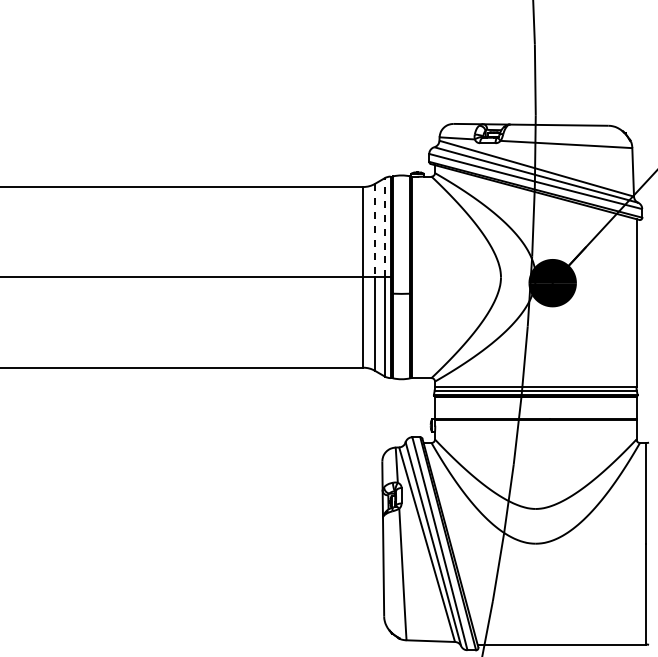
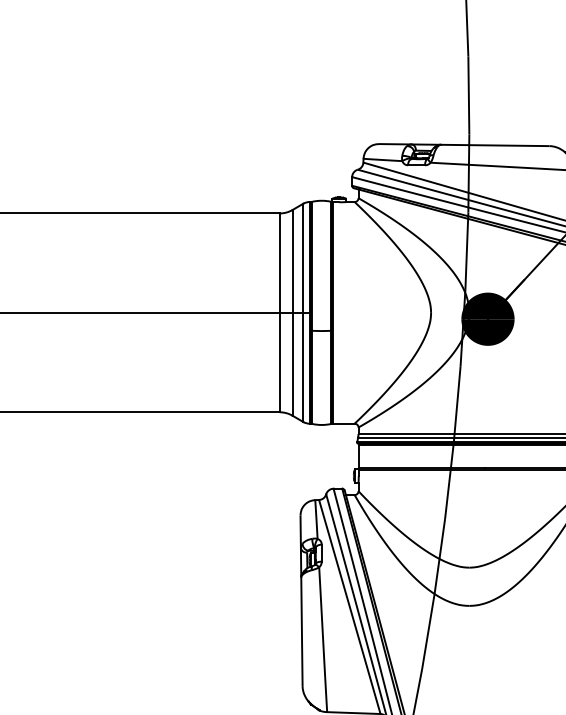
line: (384, 227) -> (302, 258), dashed -> solid
line: (375, 230) -> (293, 261), dashed -> solid

